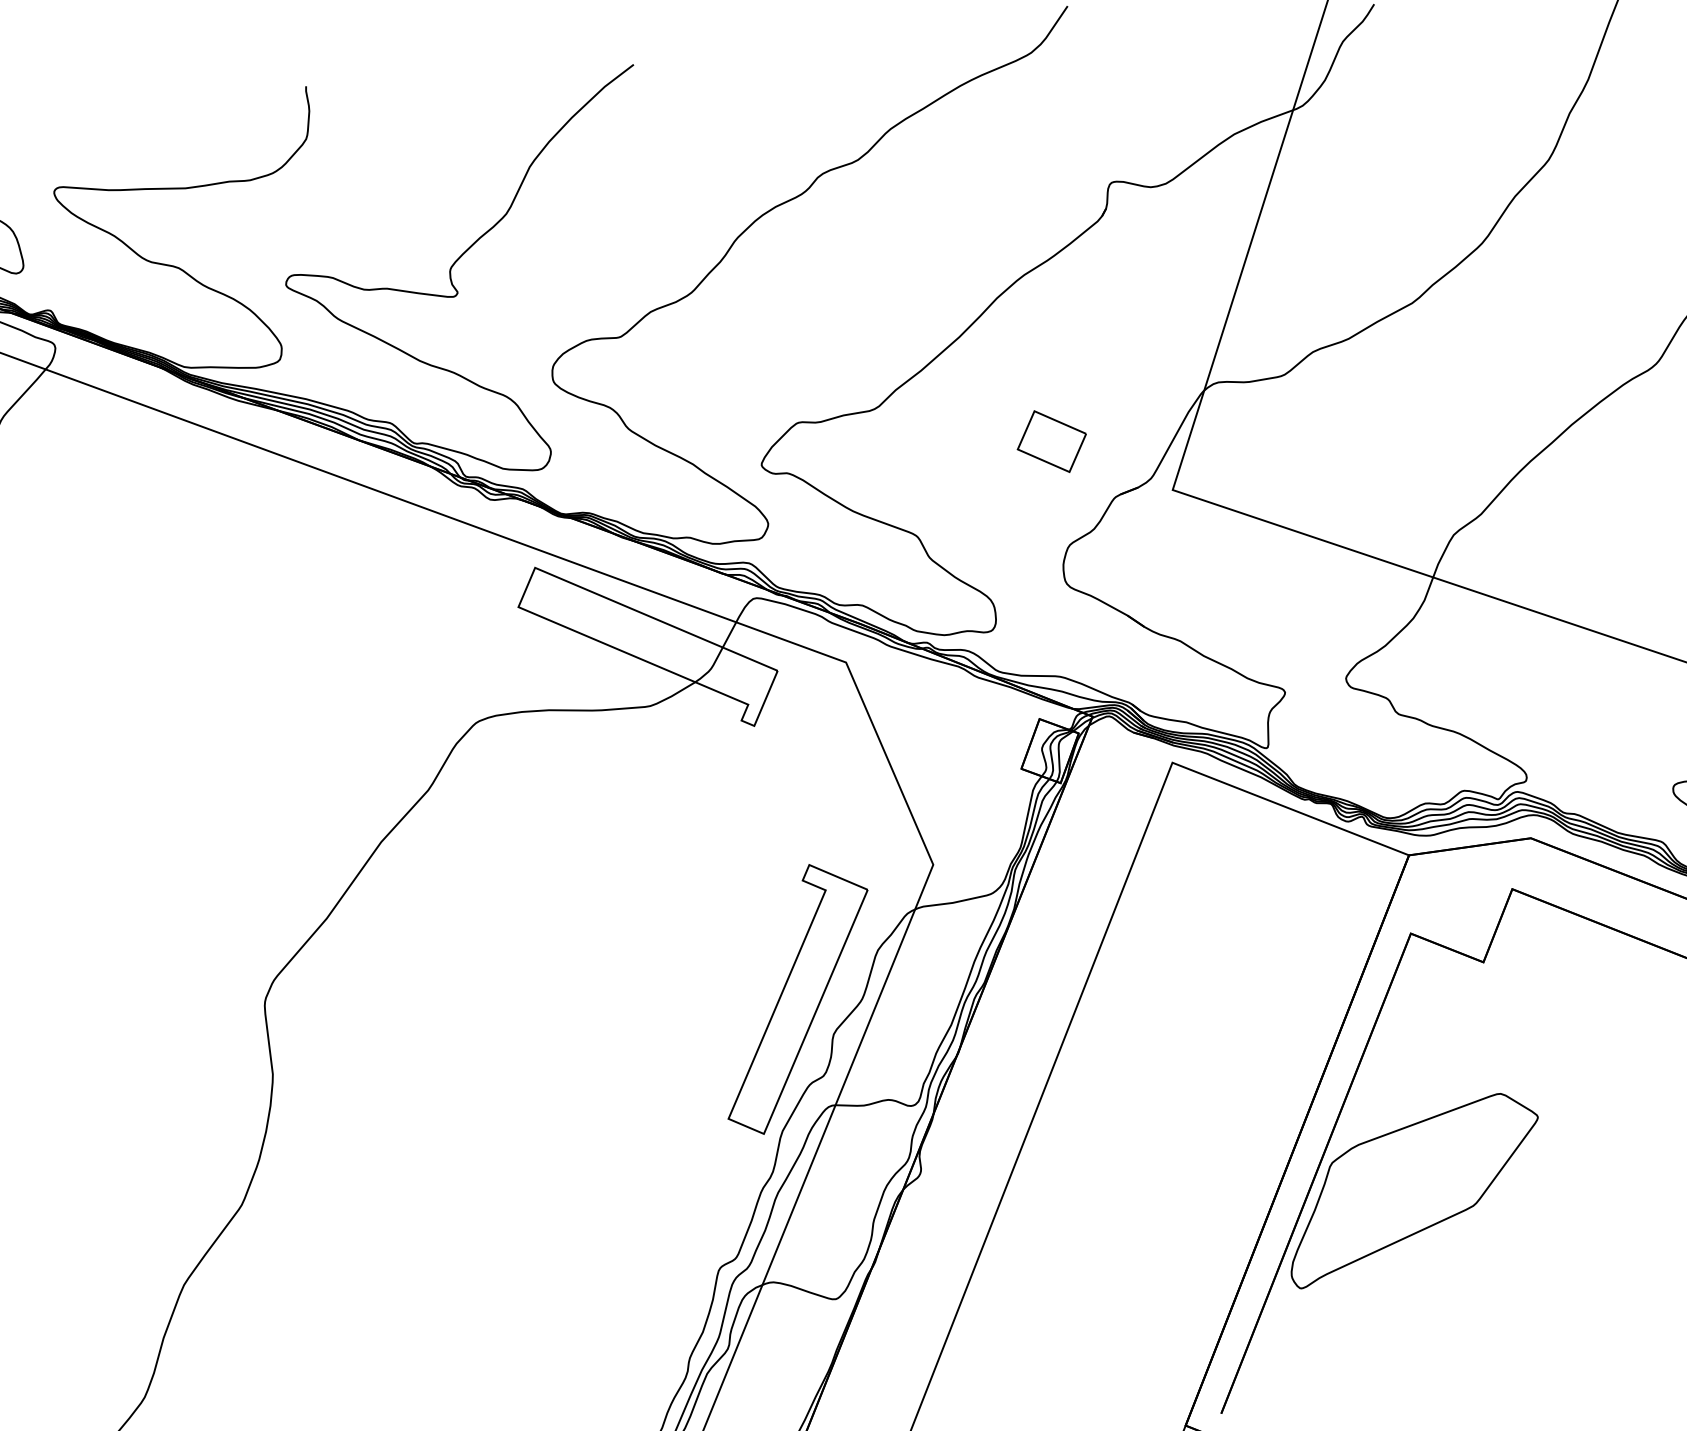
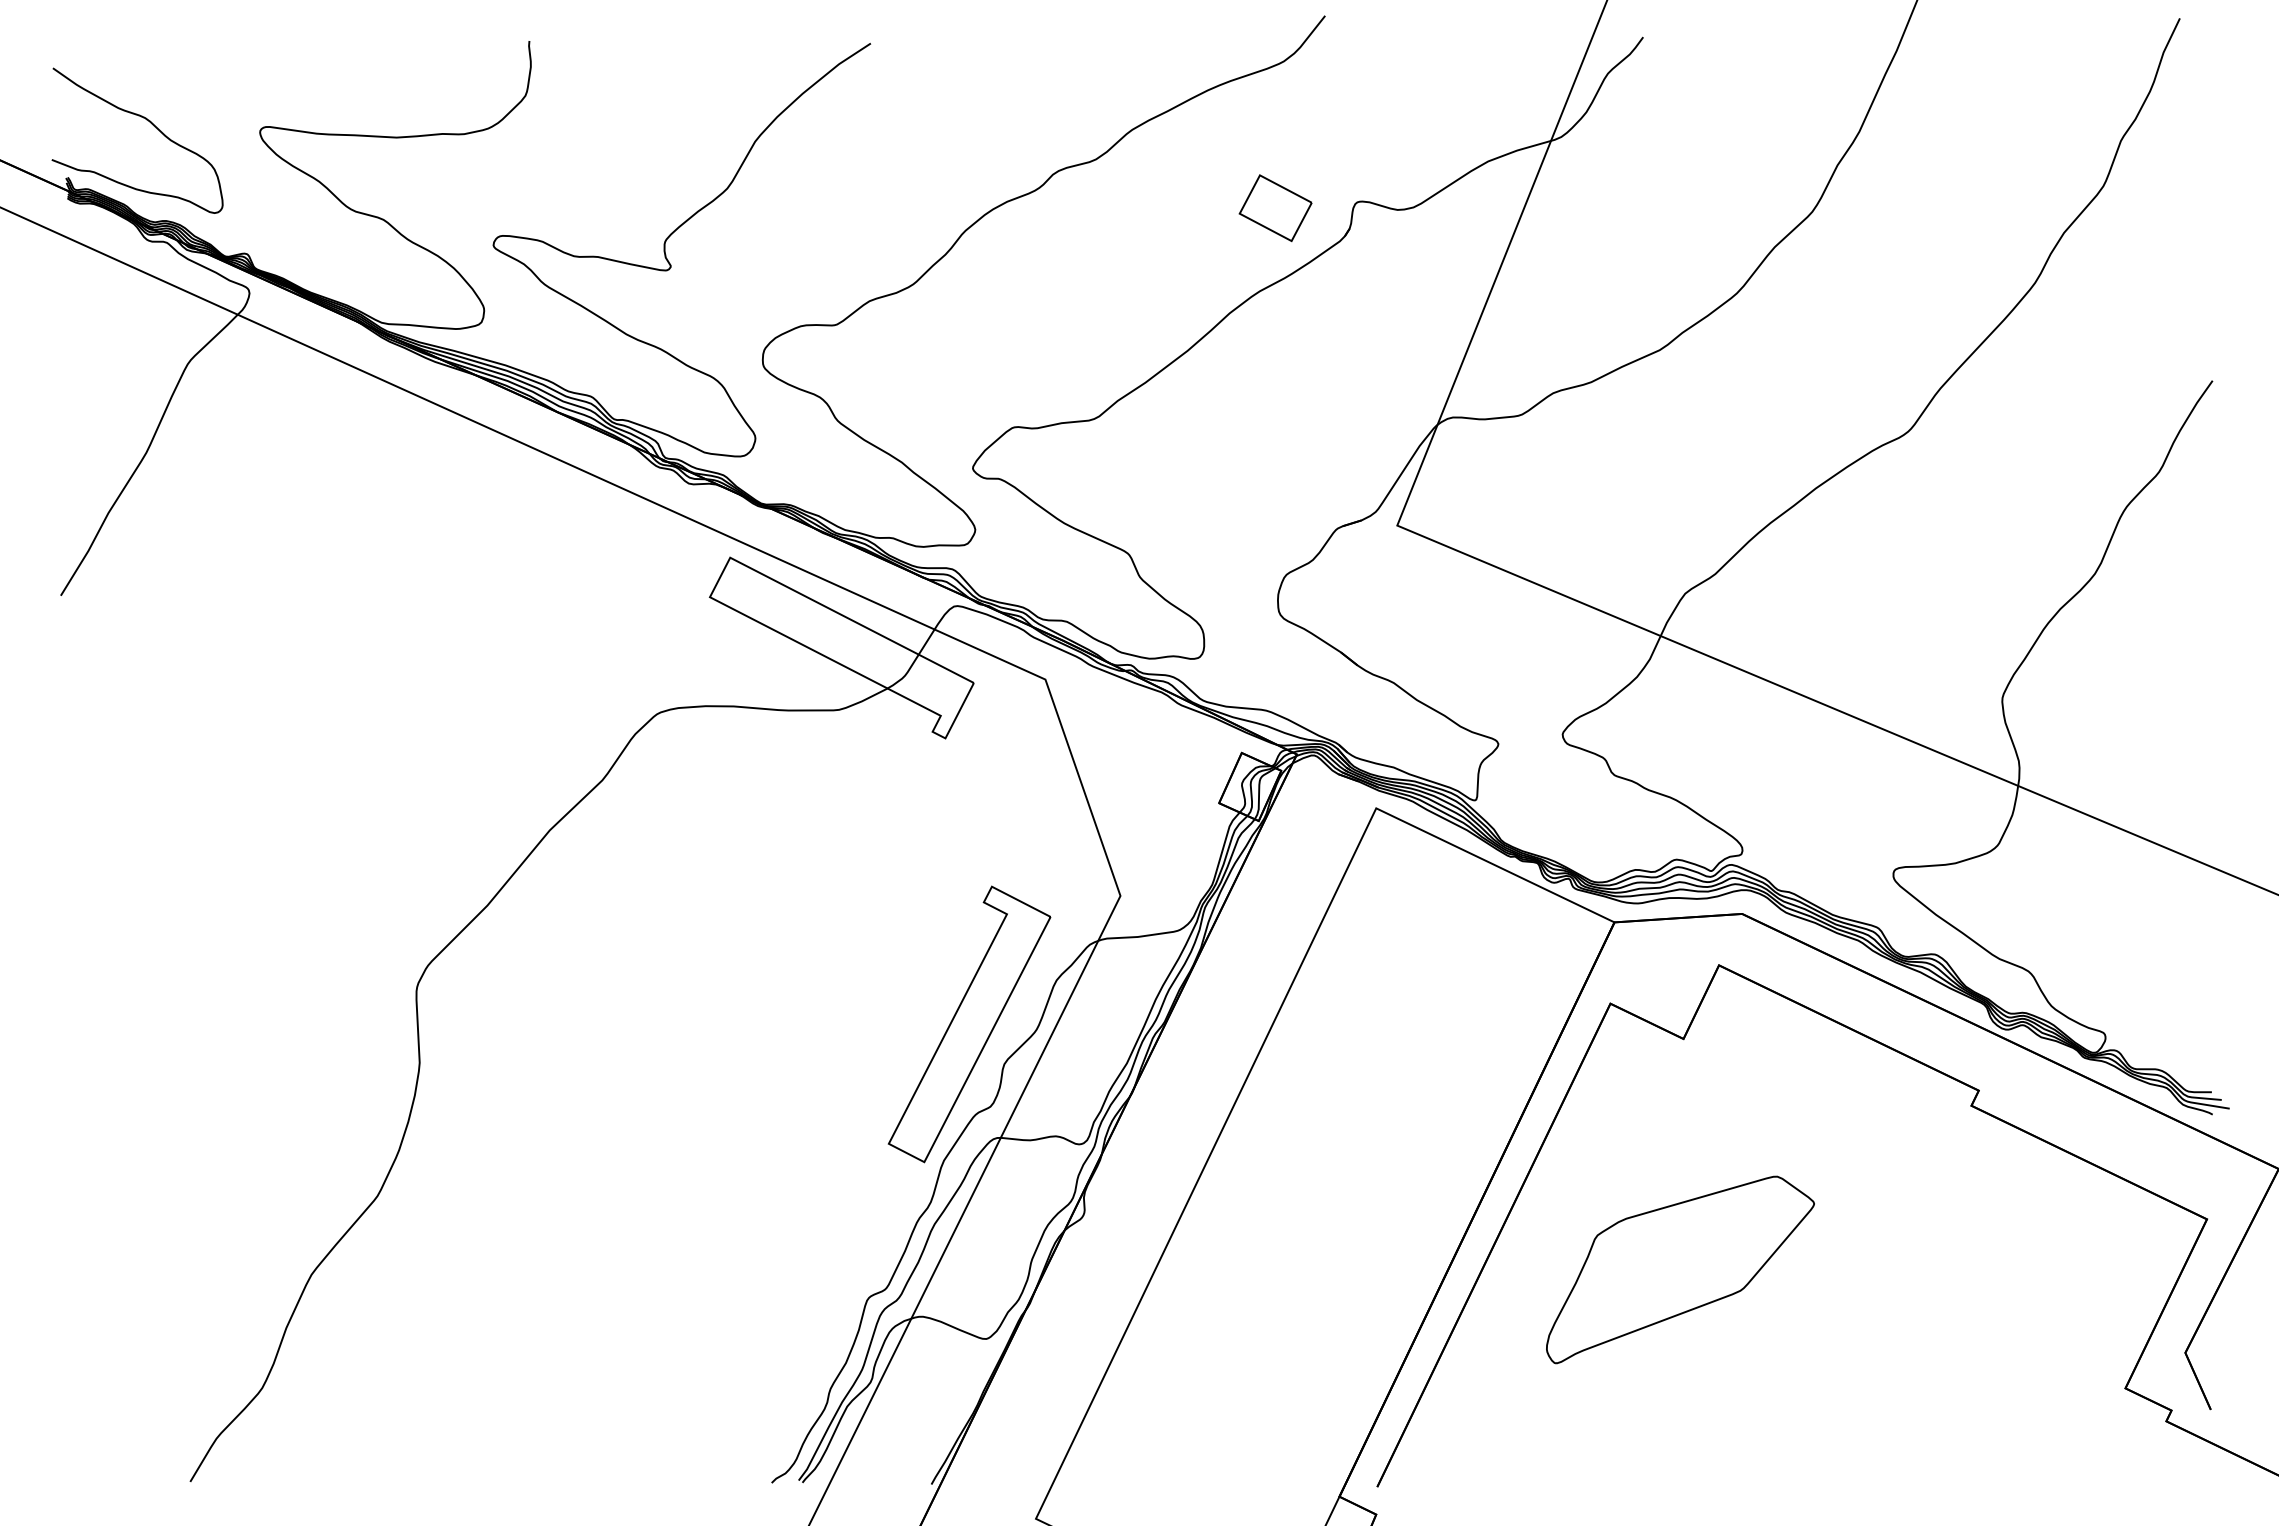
part: (1051, 441) -> (1275, 208), moved
part: (1414, 1189) -> (1680, 1269), moved

